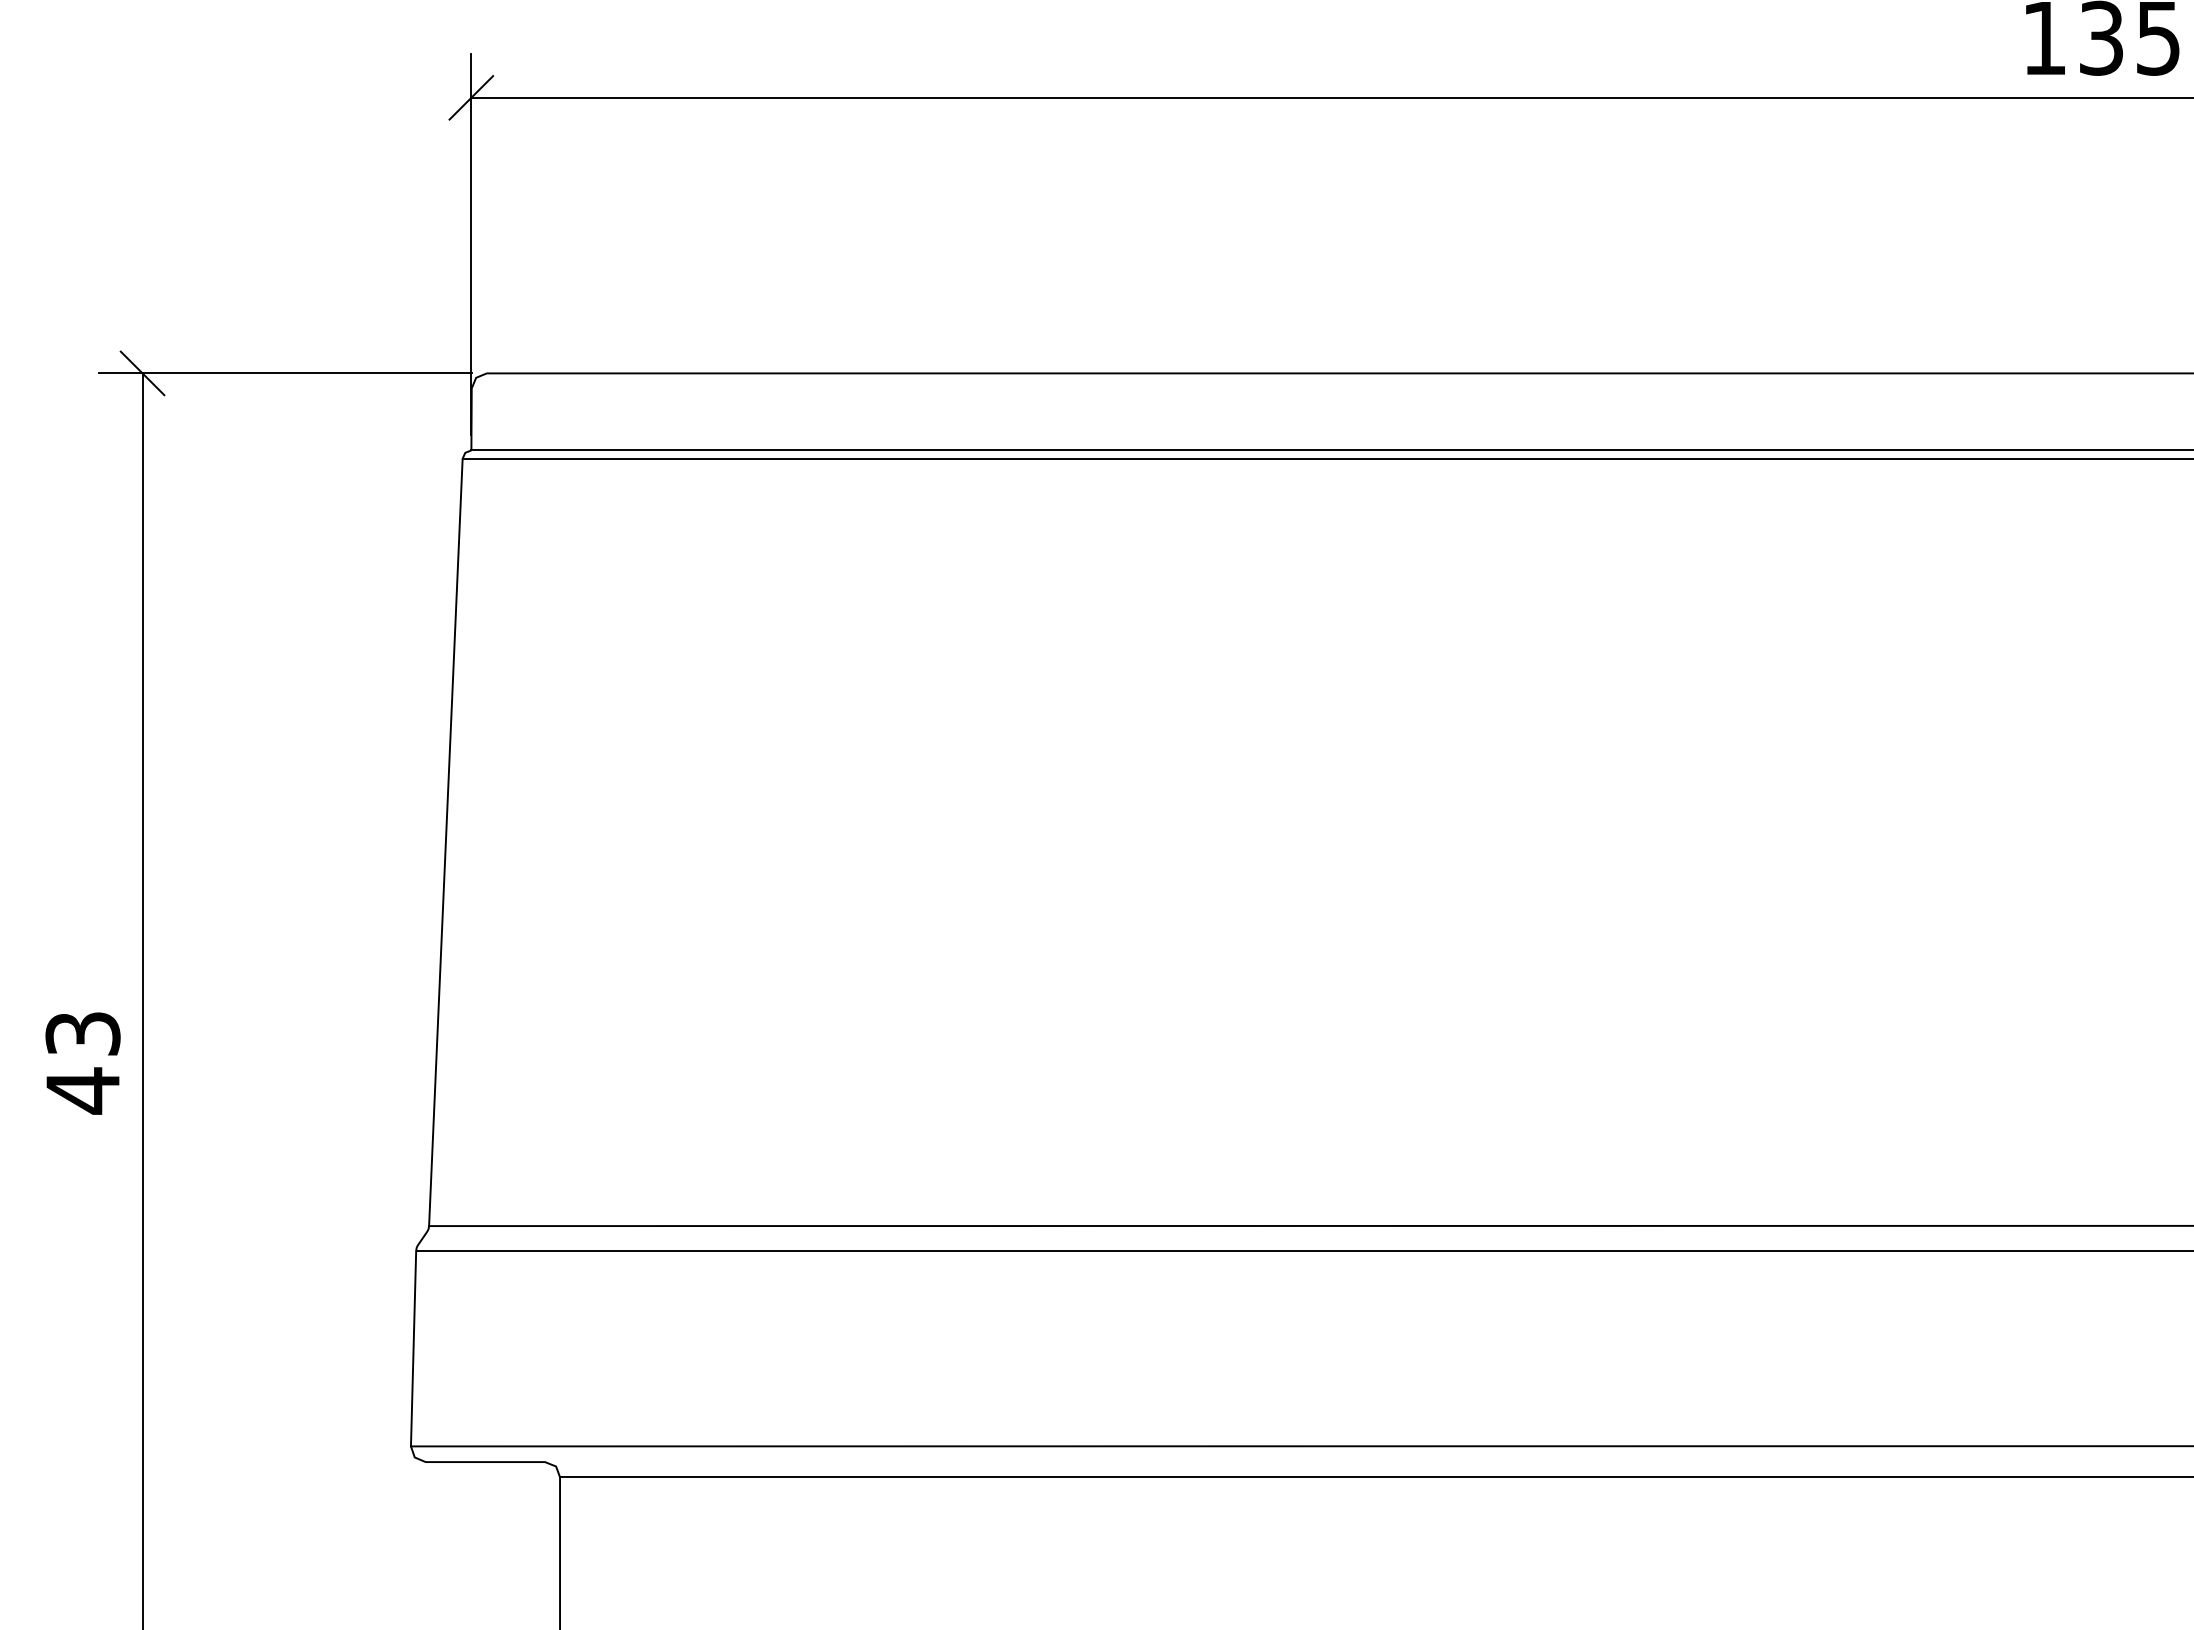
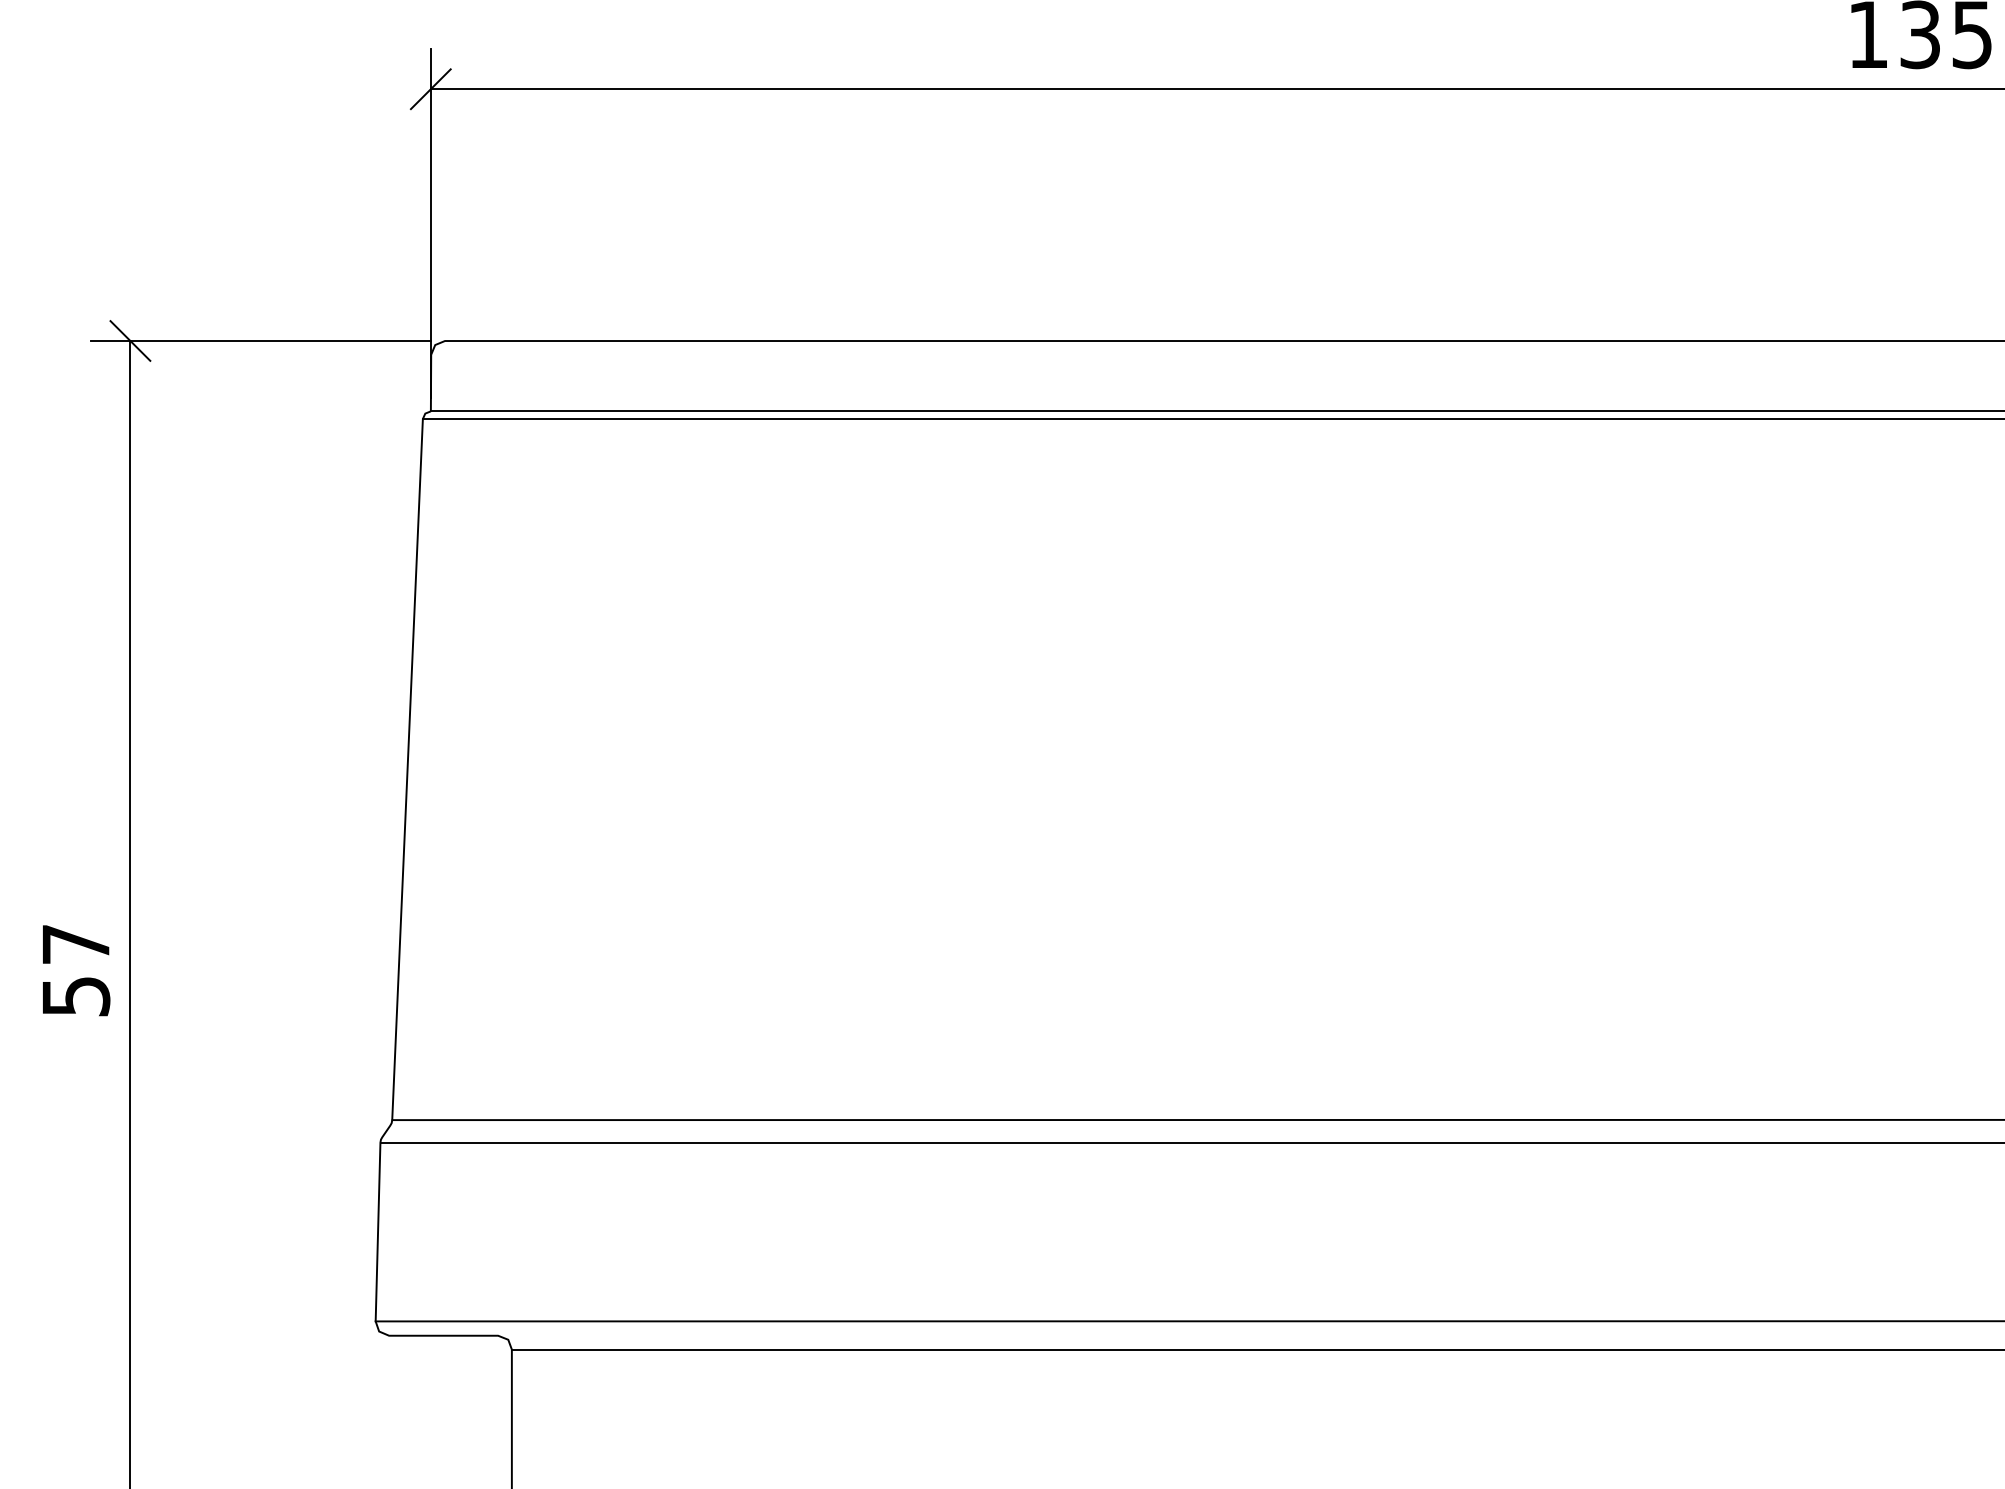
text: (82, 1063) -> (75, 971), 43 -> 57

